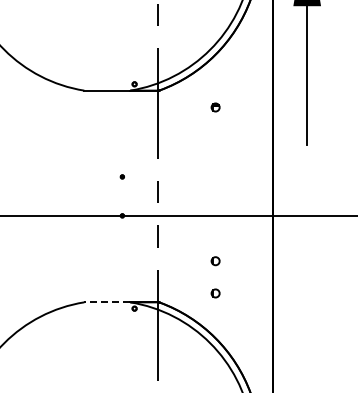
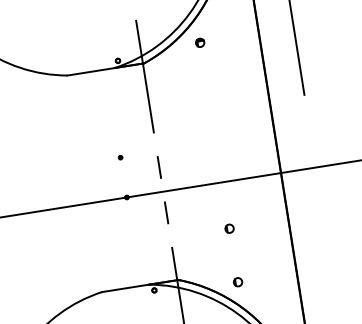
part: (215, 107) -> (200, 42), moved
part: (215, 293) -> (237, 282), moved
line: (107, 302) -> (125, 288), dashed -> solid

